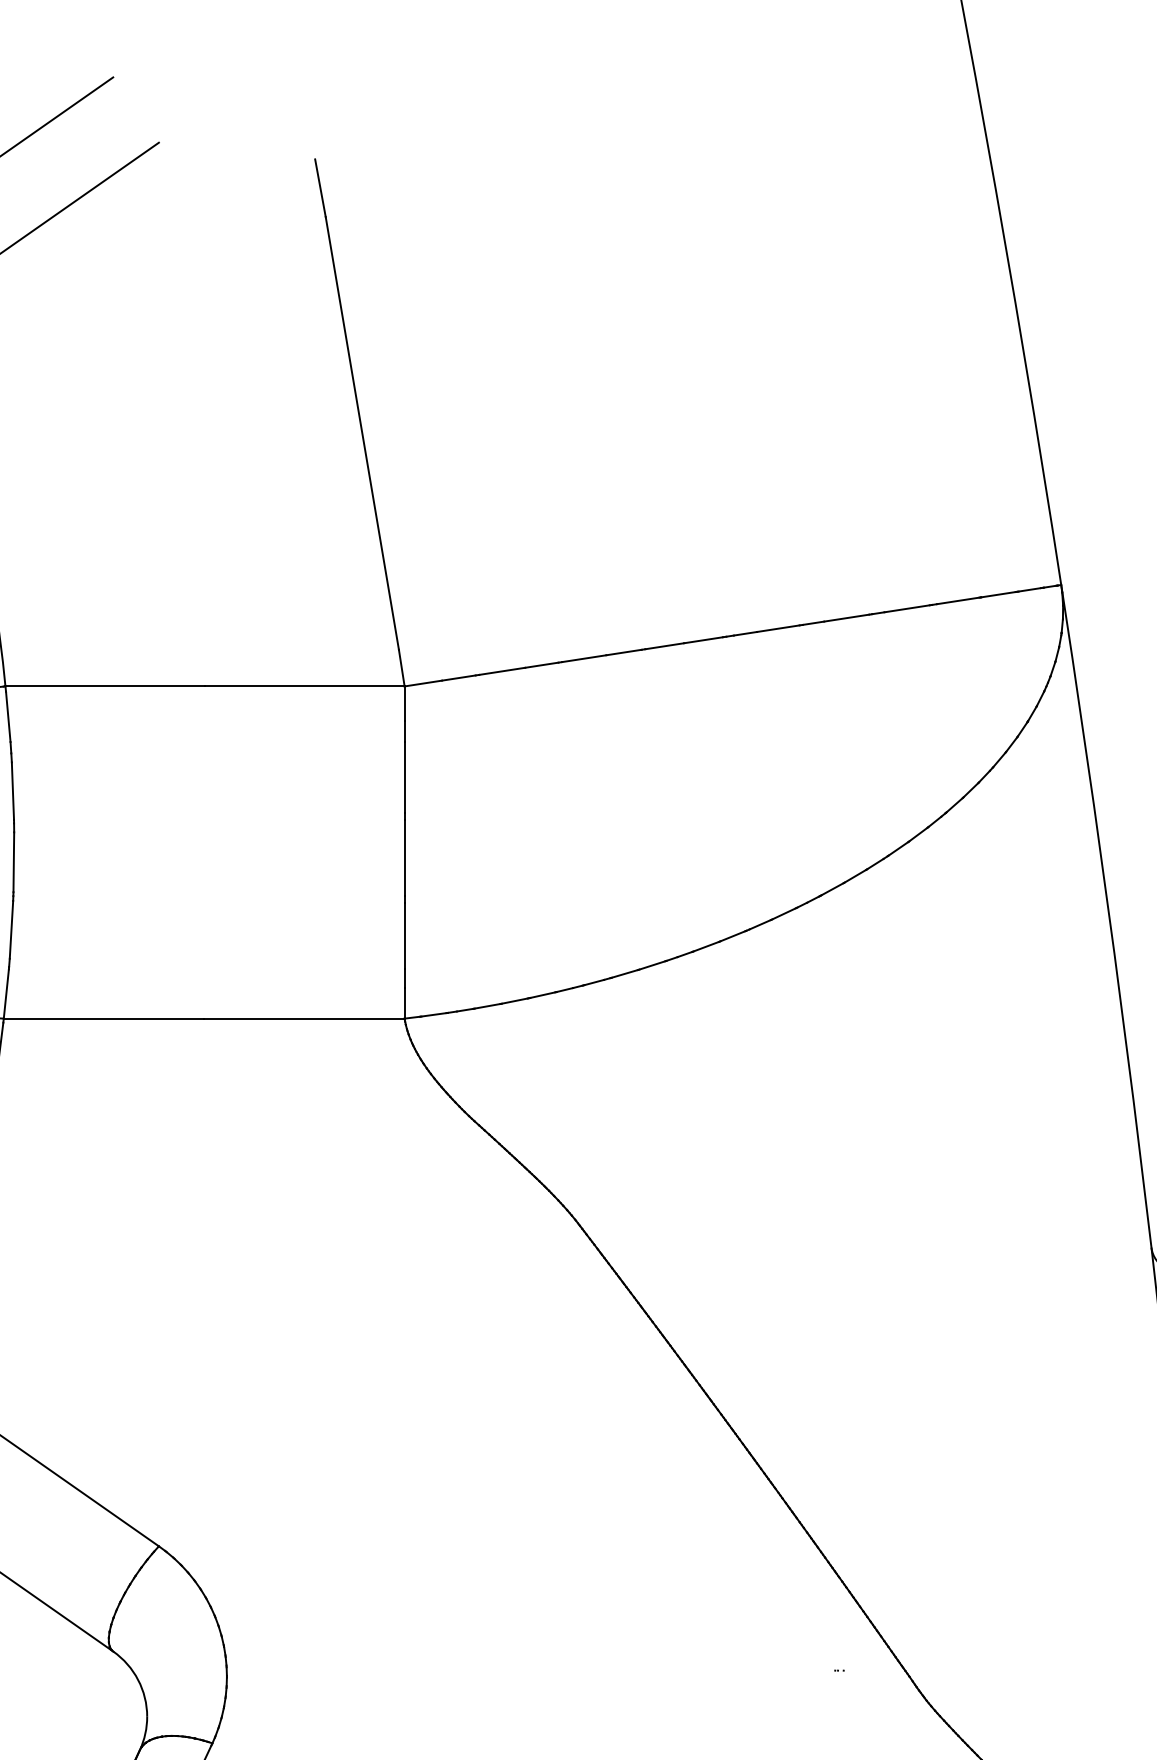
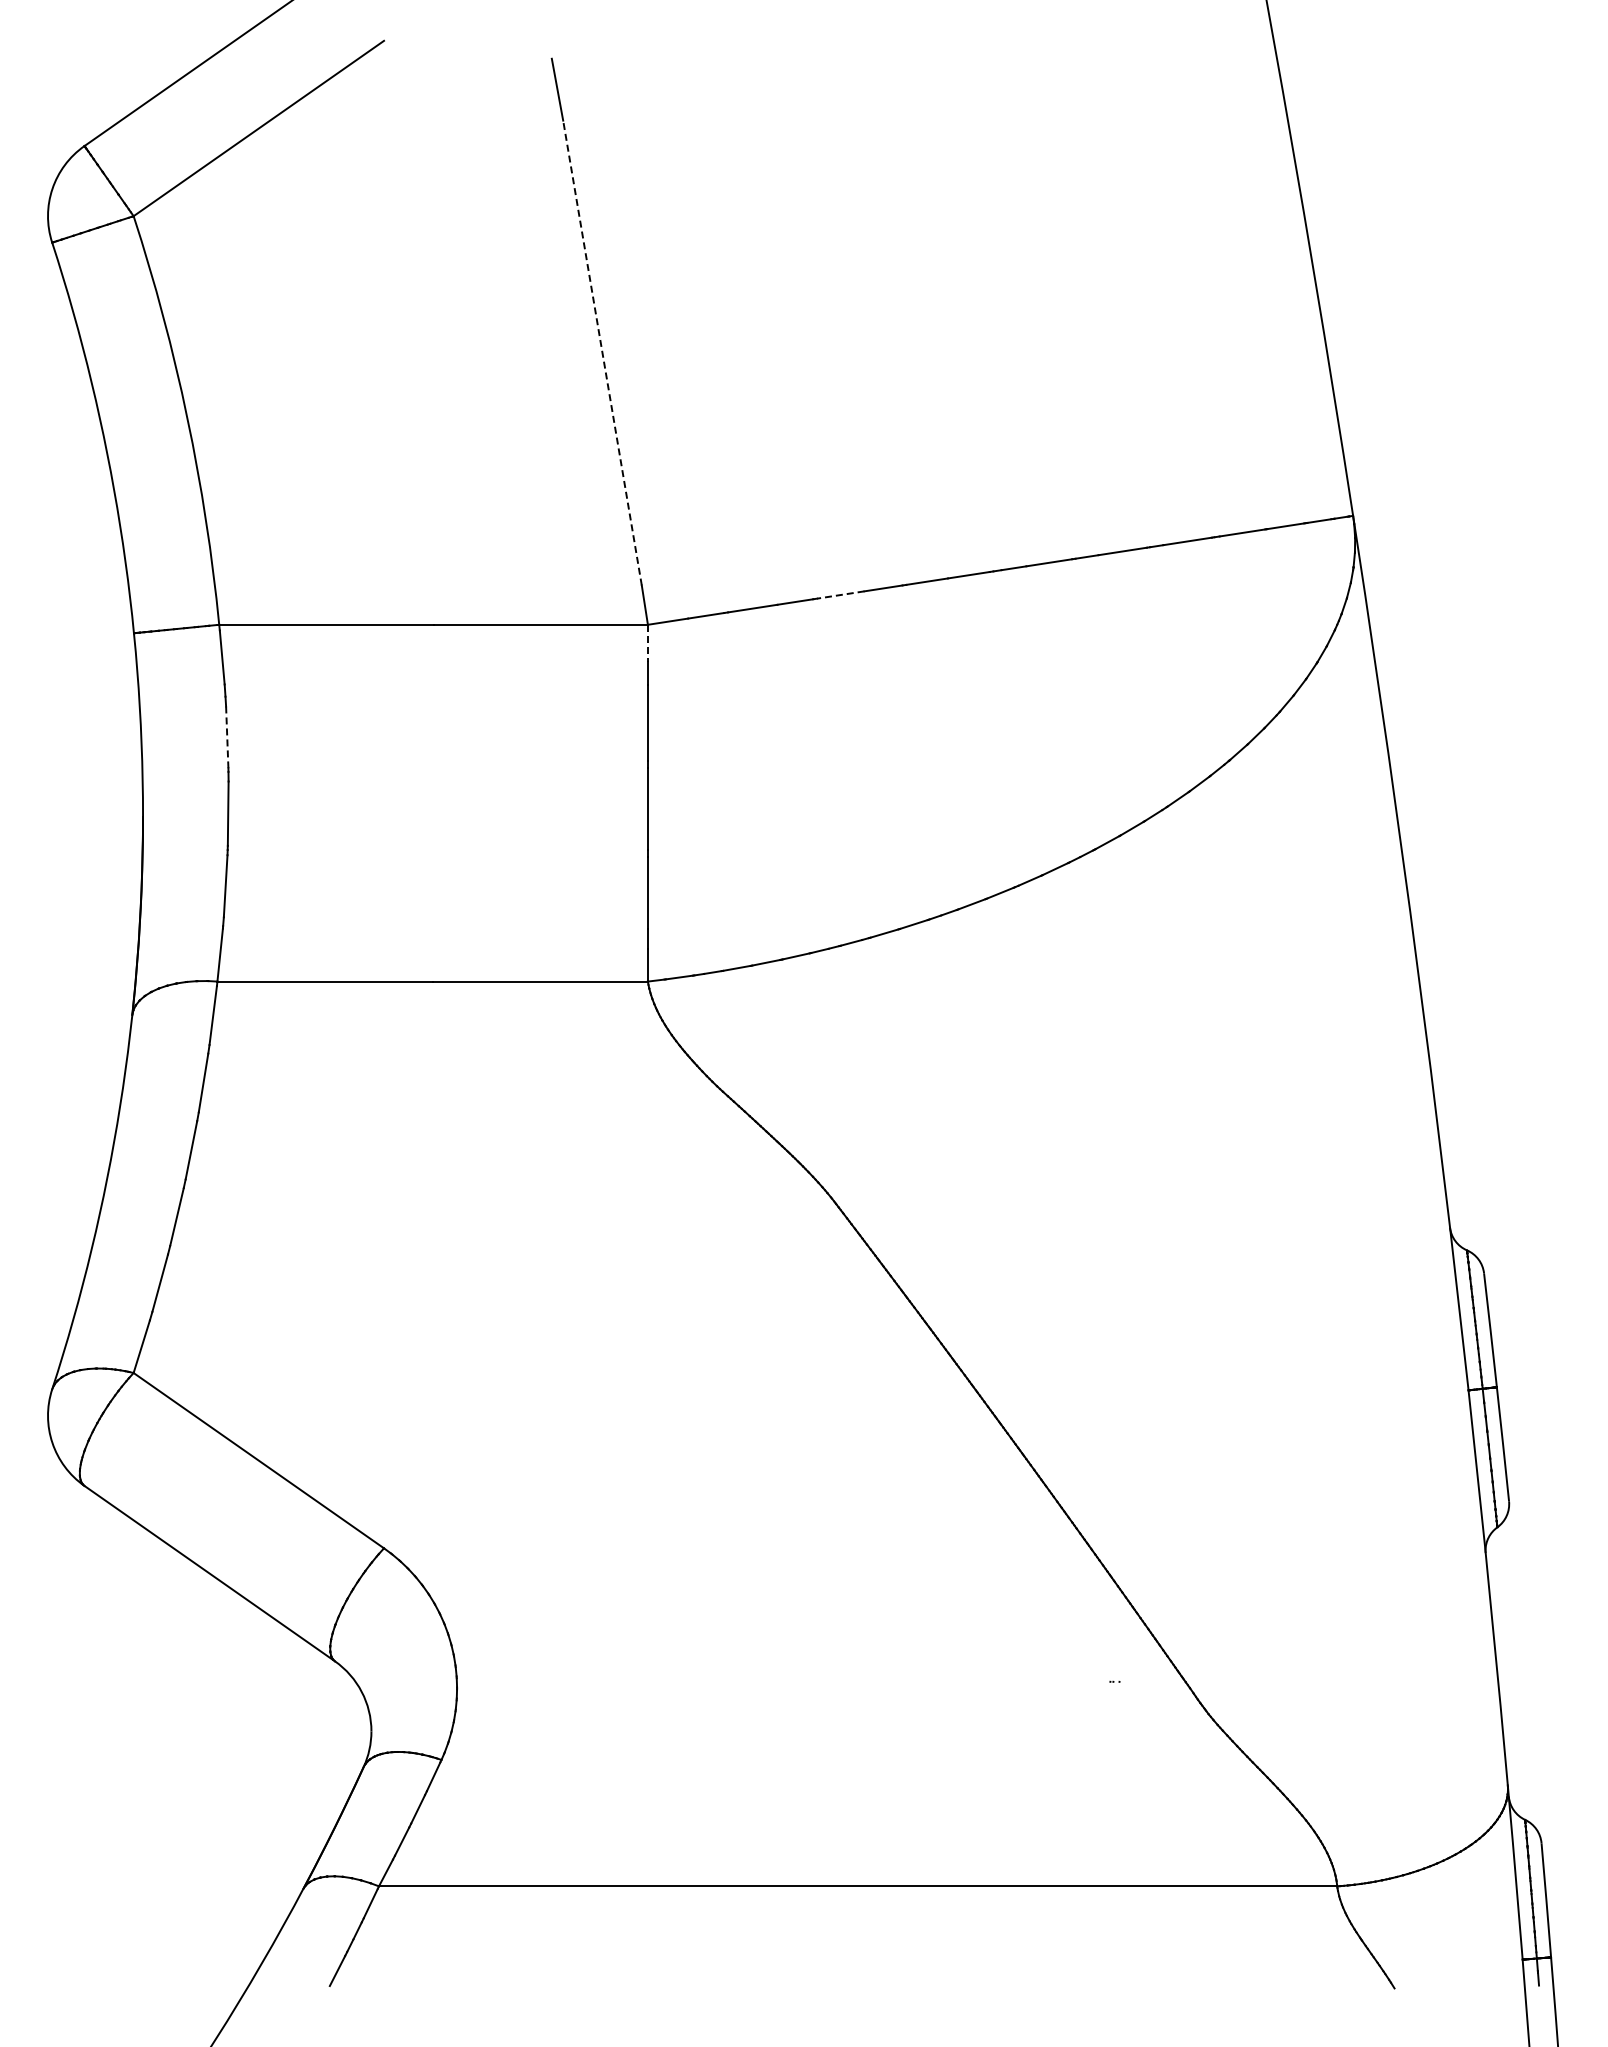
line: (362, 433) -> (602, 353), solid -> dashed
line: (583, 659) -> (840, 595), solid -> dashed
line: (404, 703) -> (647, 643), solid -> dashed
line: (13, 791) -> (227, 737), solid -> dashed

